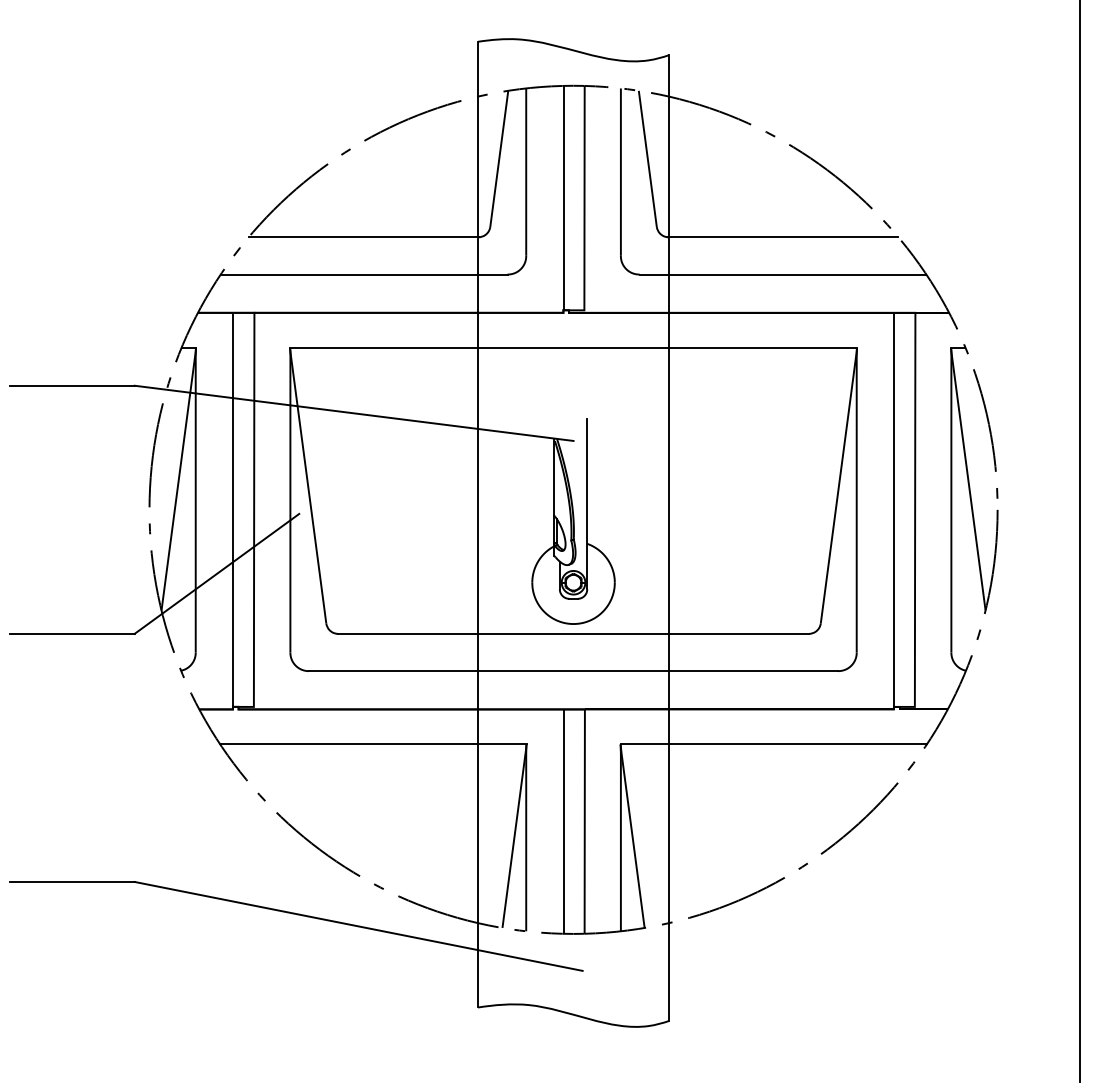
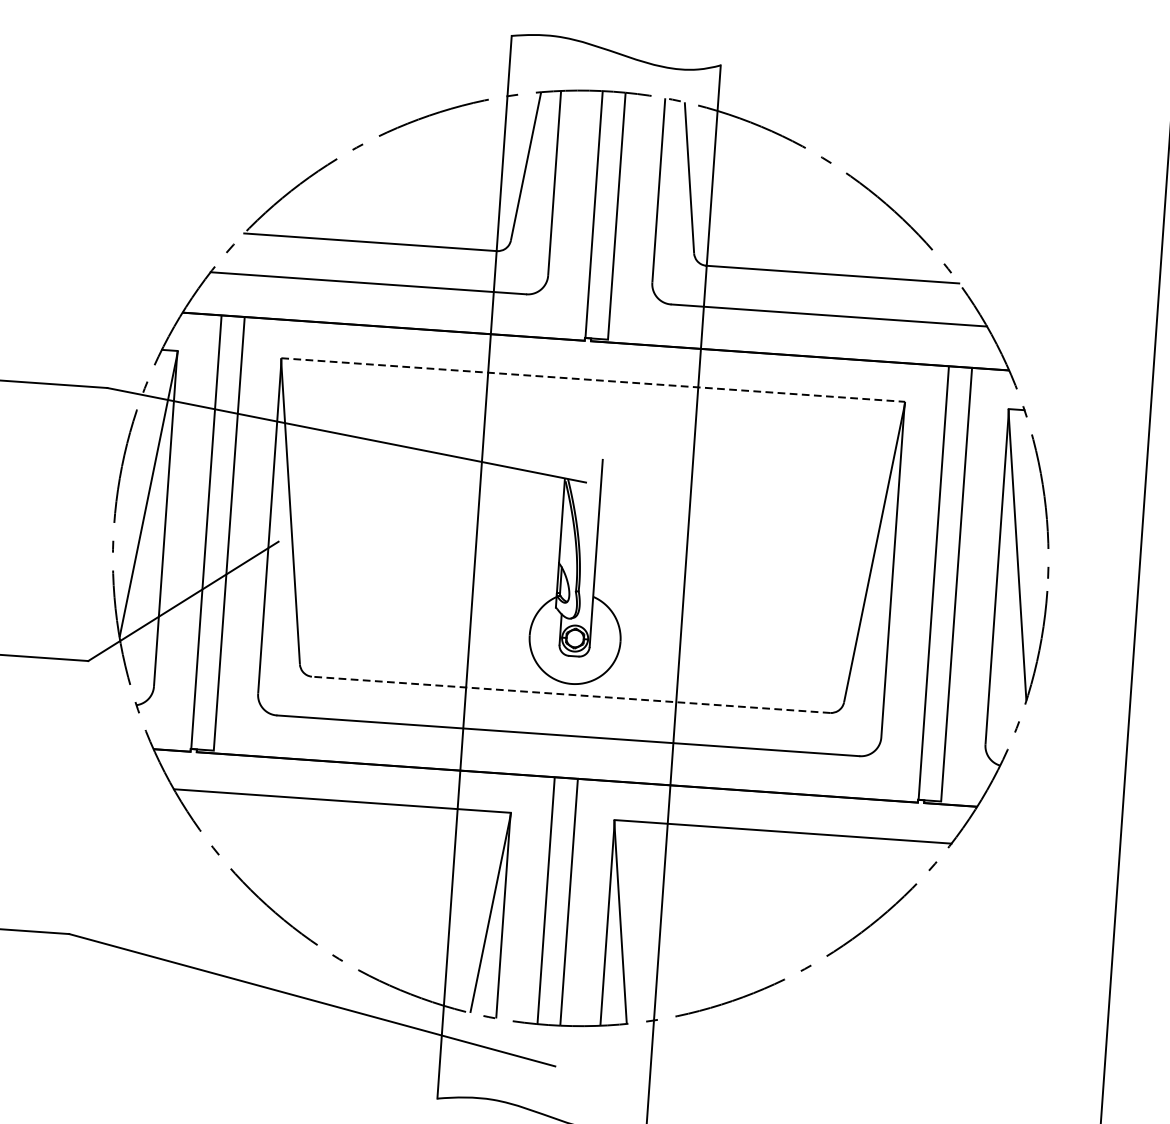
line: (574, 347) -> (594, 379), solid -> dashed
line: (573, 633) -> (571, 694), solid -> dashed

